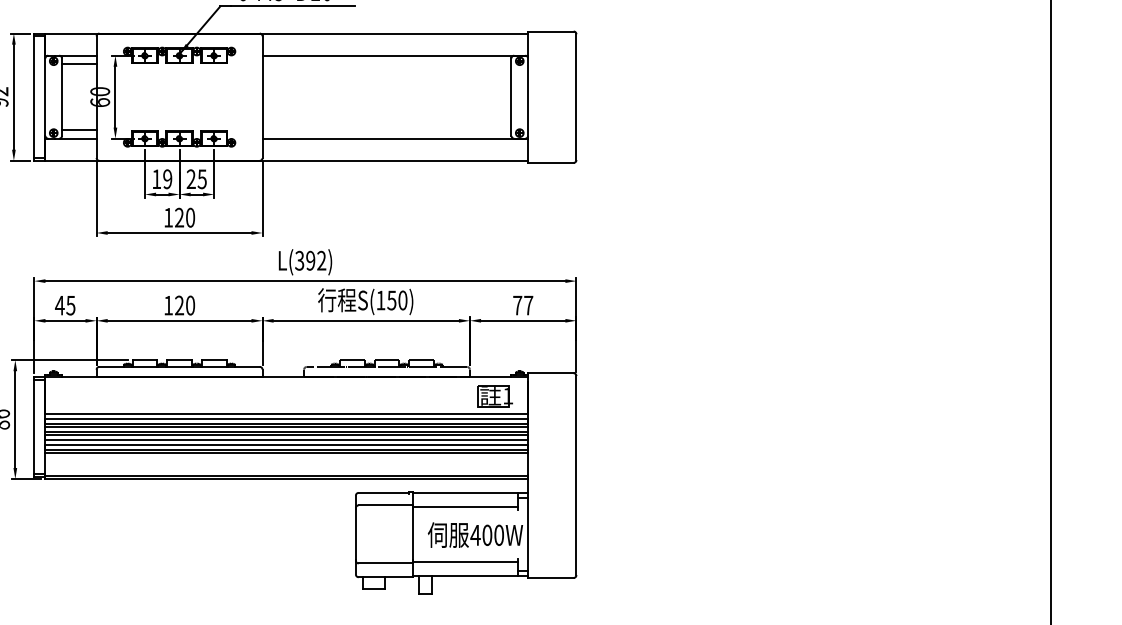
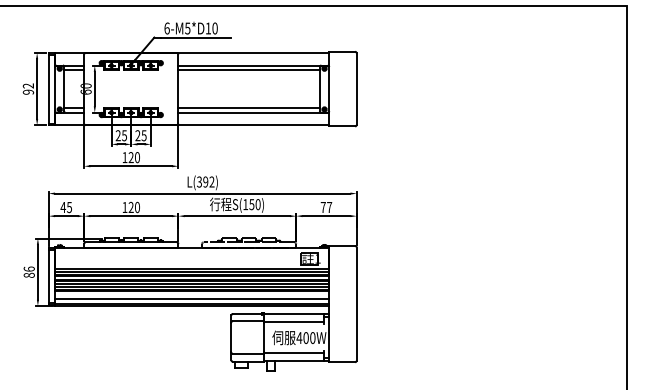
line: (385, 64) -> (248, 70), added
line: (385, 129) -> (248, 107), added
text: (160, 178) -> (120, 135), 19 -> 25
line: (287, 465) -> (192, 298), added

